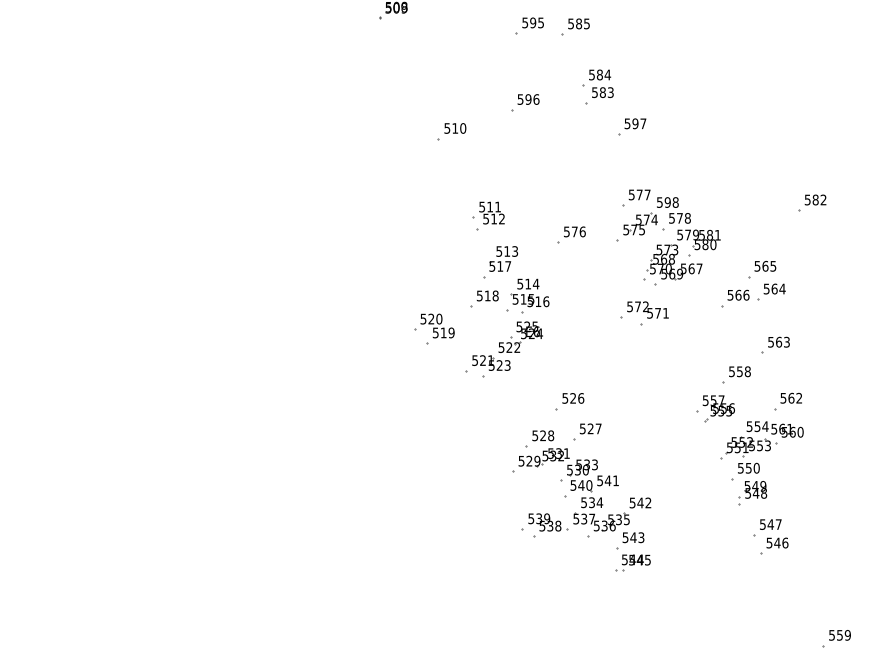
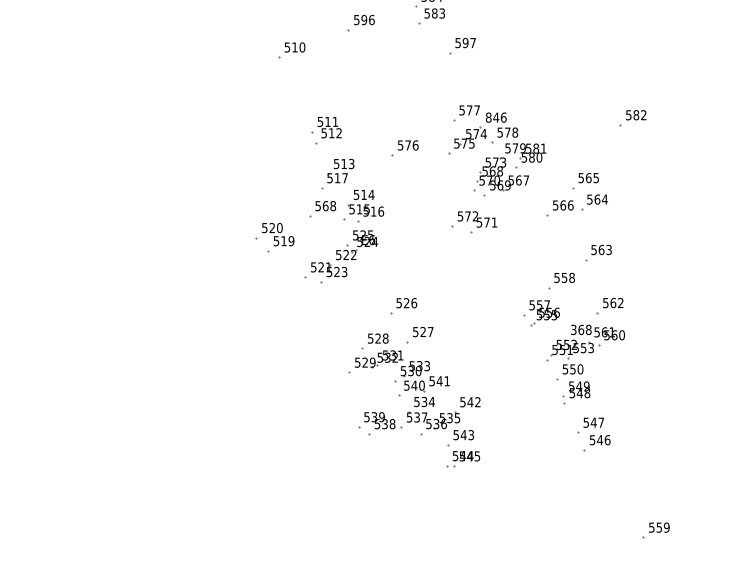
text: (667, 202) -> (495, 117), 598 -> 846
text: (487, 295) -> (325, 205), 518 -> 568
text: (757, 426) -> (581, 329), 554 -> 368

